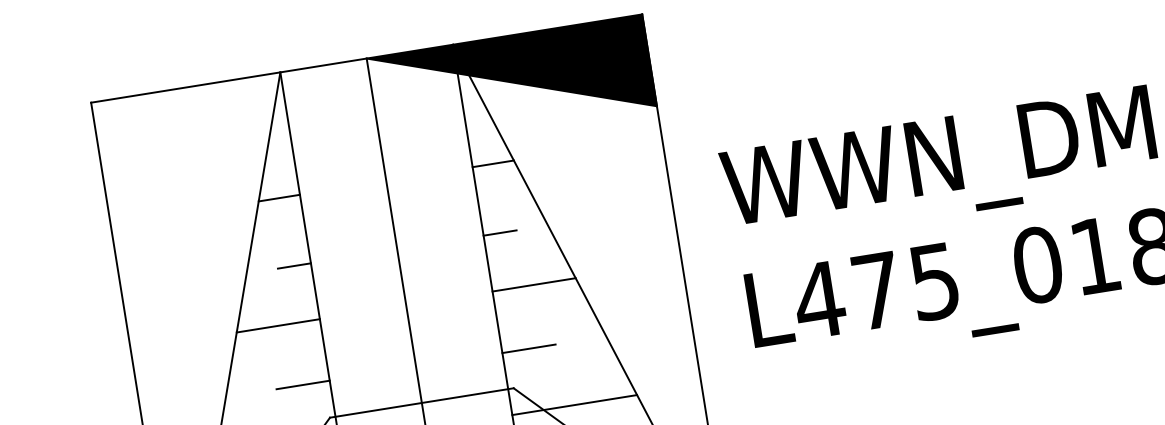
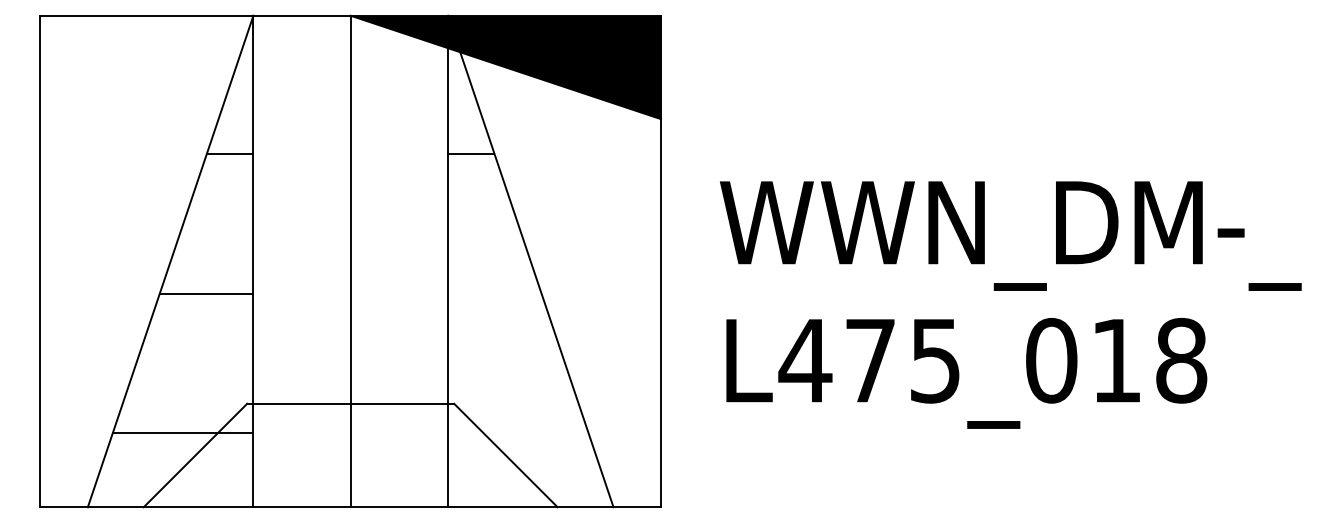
line: (500, 232) -> (466, 230), removed
line: (294, 265) -> (234, 230), removed
line: (533, 284) -> (494, 293), removed
line: (528, 349) -> (477, 363), removed
line: (303, 385) -> (223, 363), removed
line: (574, 404) -> (517, 432), removed

